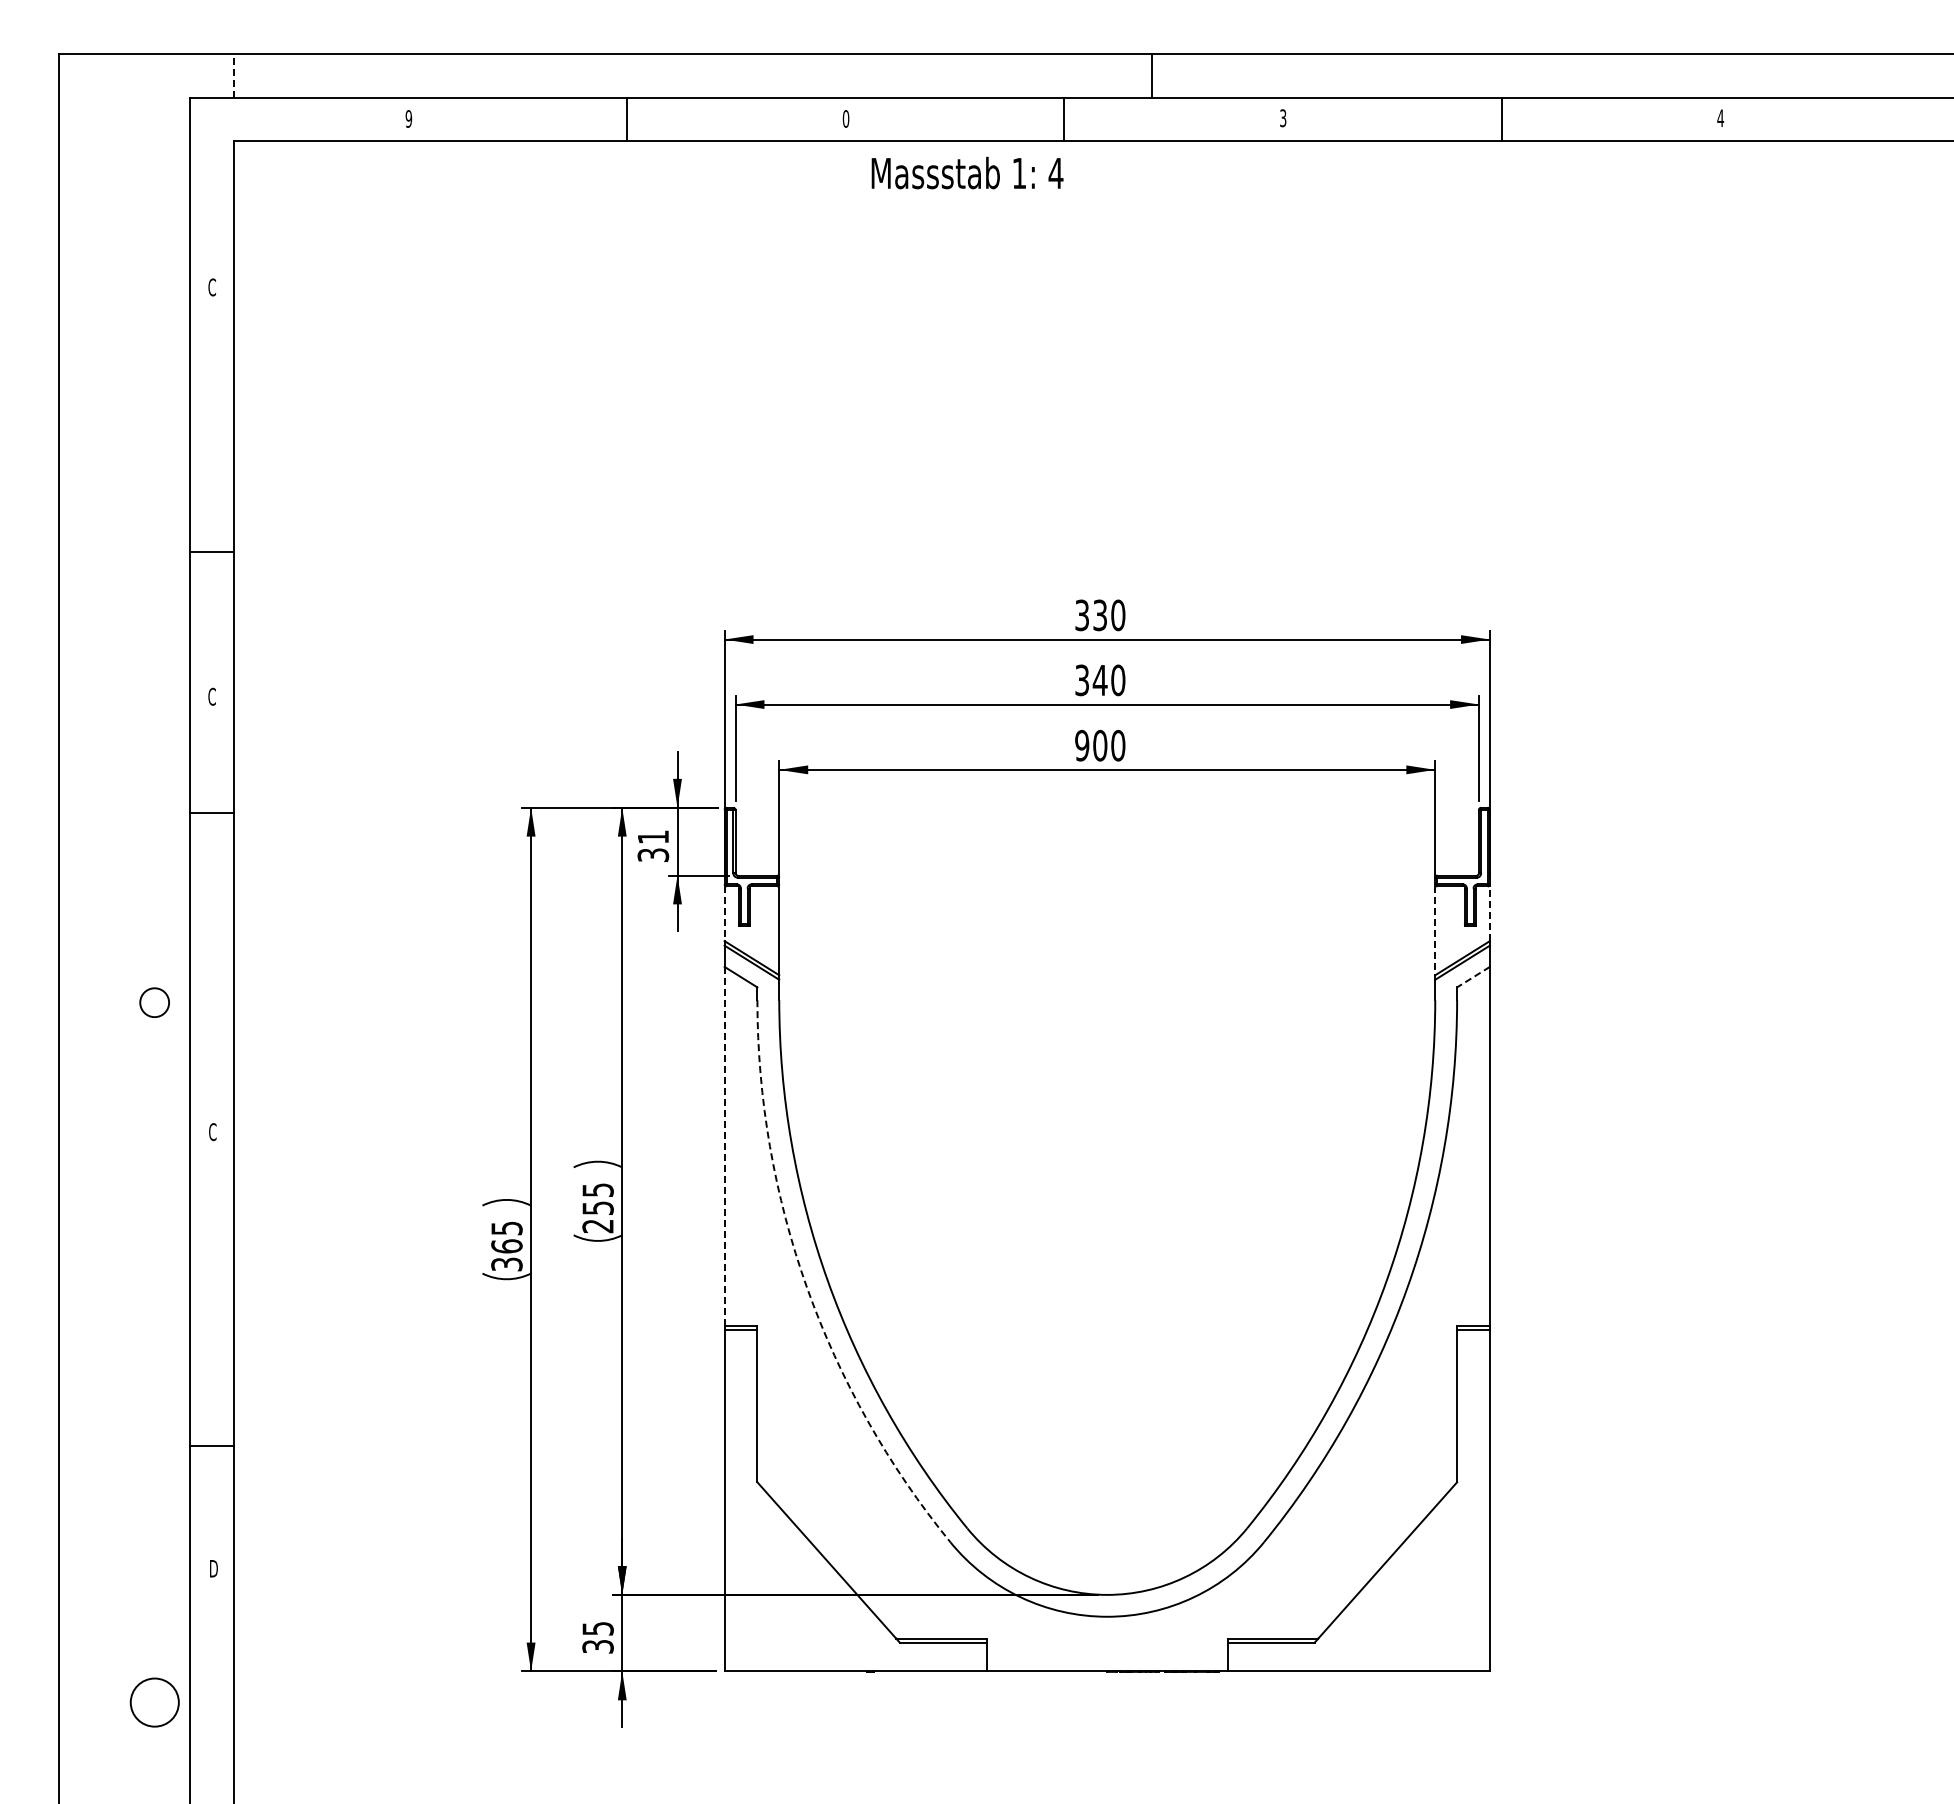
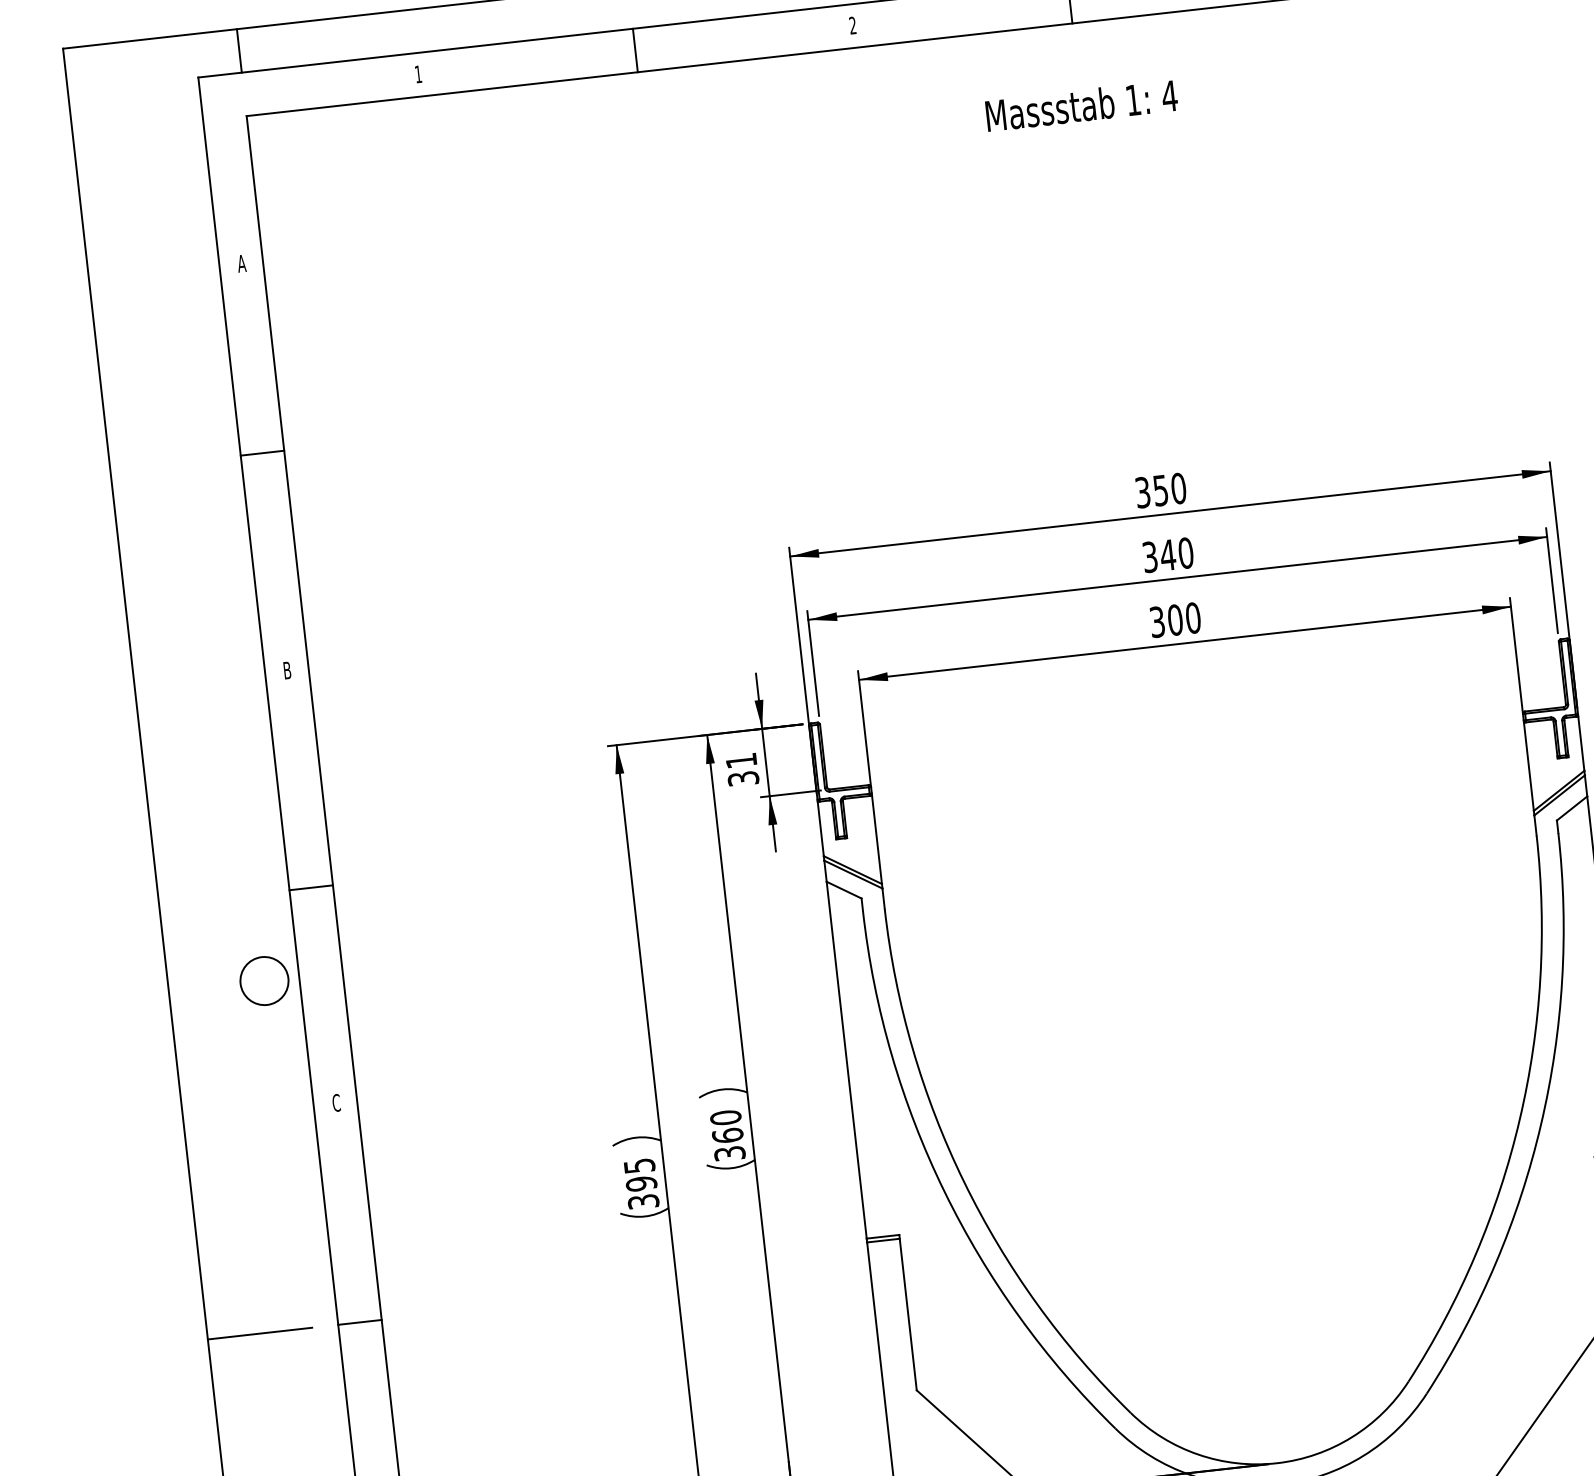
line: (233, 75) -> (239, 50), dashed -> solid
text: (408, 118) -> (418, 73), 9 -> 1
text: (845, 118) -> (852, 25), 0 -> 2
text: (967, 172) -> (1081, 105), moved
text: (212, 287) -> (242, 263), C -> A
line: (211, 552) -> (262, 453), moved
text: (1100, 614) -> (1160, 489), 330 -> 350
text: (211, 696) -> (286, 670), C -> B
text: (1082, 745) -> (1157, 621), 900 -> 300
line: (211, 813) -> (311, 887), moved
line: (1489, 913) -> (1580, 743), dashed -> solid
line: (724, 914) -> (820, 829), dashed -> solid
line: (1435, 931) -> (1529, 767), dashed -> solid
line: (1473, 977) -> (1572, 808), dashed -> solid
circle: (154, 1002) -> (264, 980), size x1.67
line: (724, 1146) -> (846, 1060), dashed -> solid
text: (597, 1208) -> (727, 1136), 255 -> 360
text: (506, 1246) -> (641, 1183), 365 -> 395
arc: (807, 1287) -> (944, 1191), dashed -> solid
line: (110, 1352) -> (259, 1333), added
line: (211, 1445) -> (359, 1322), moved

